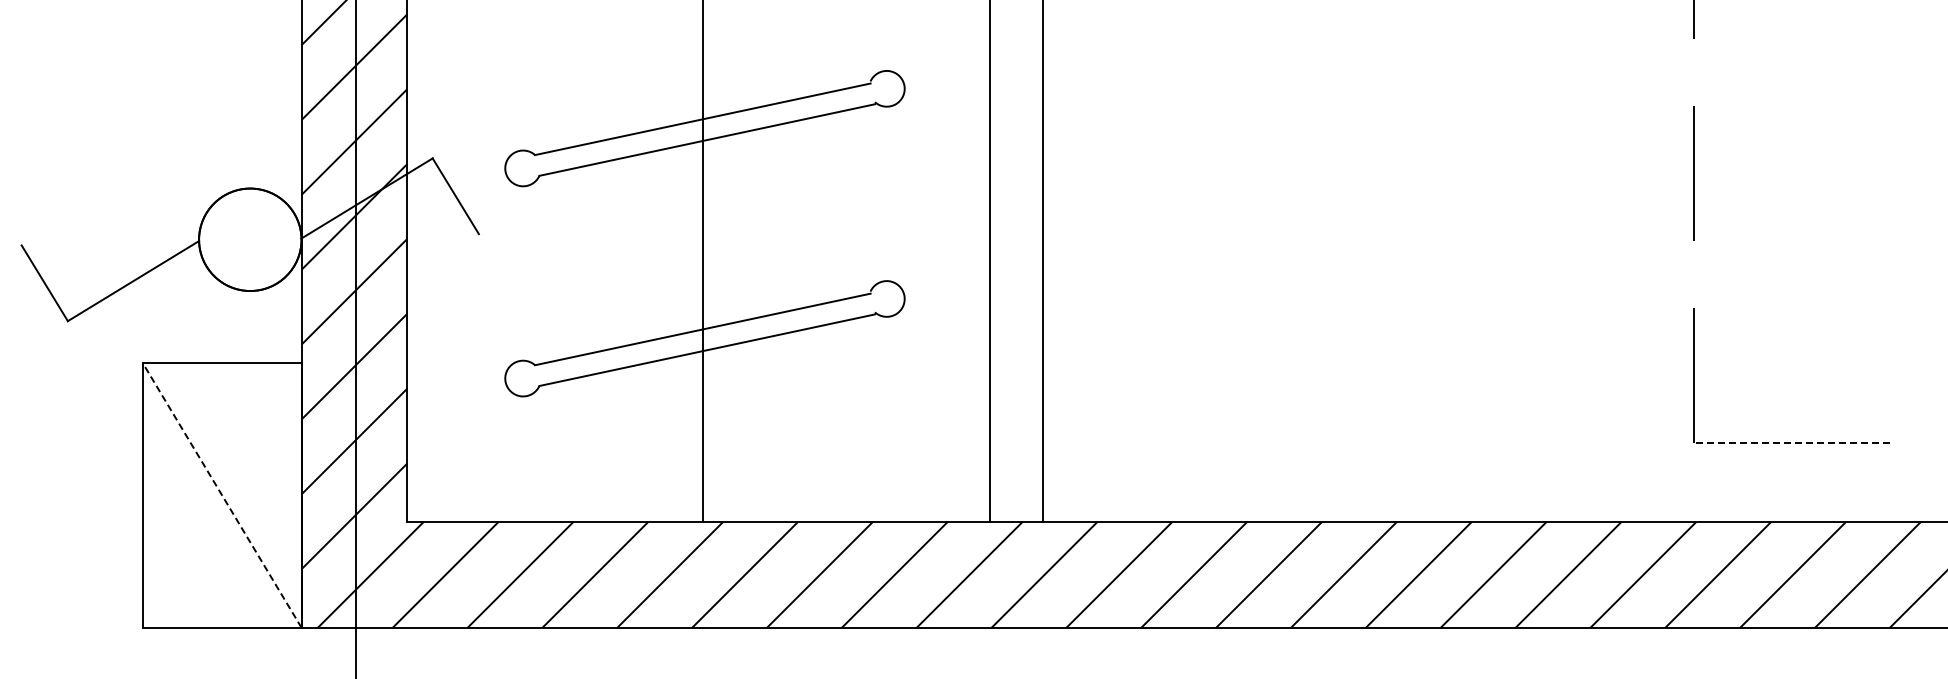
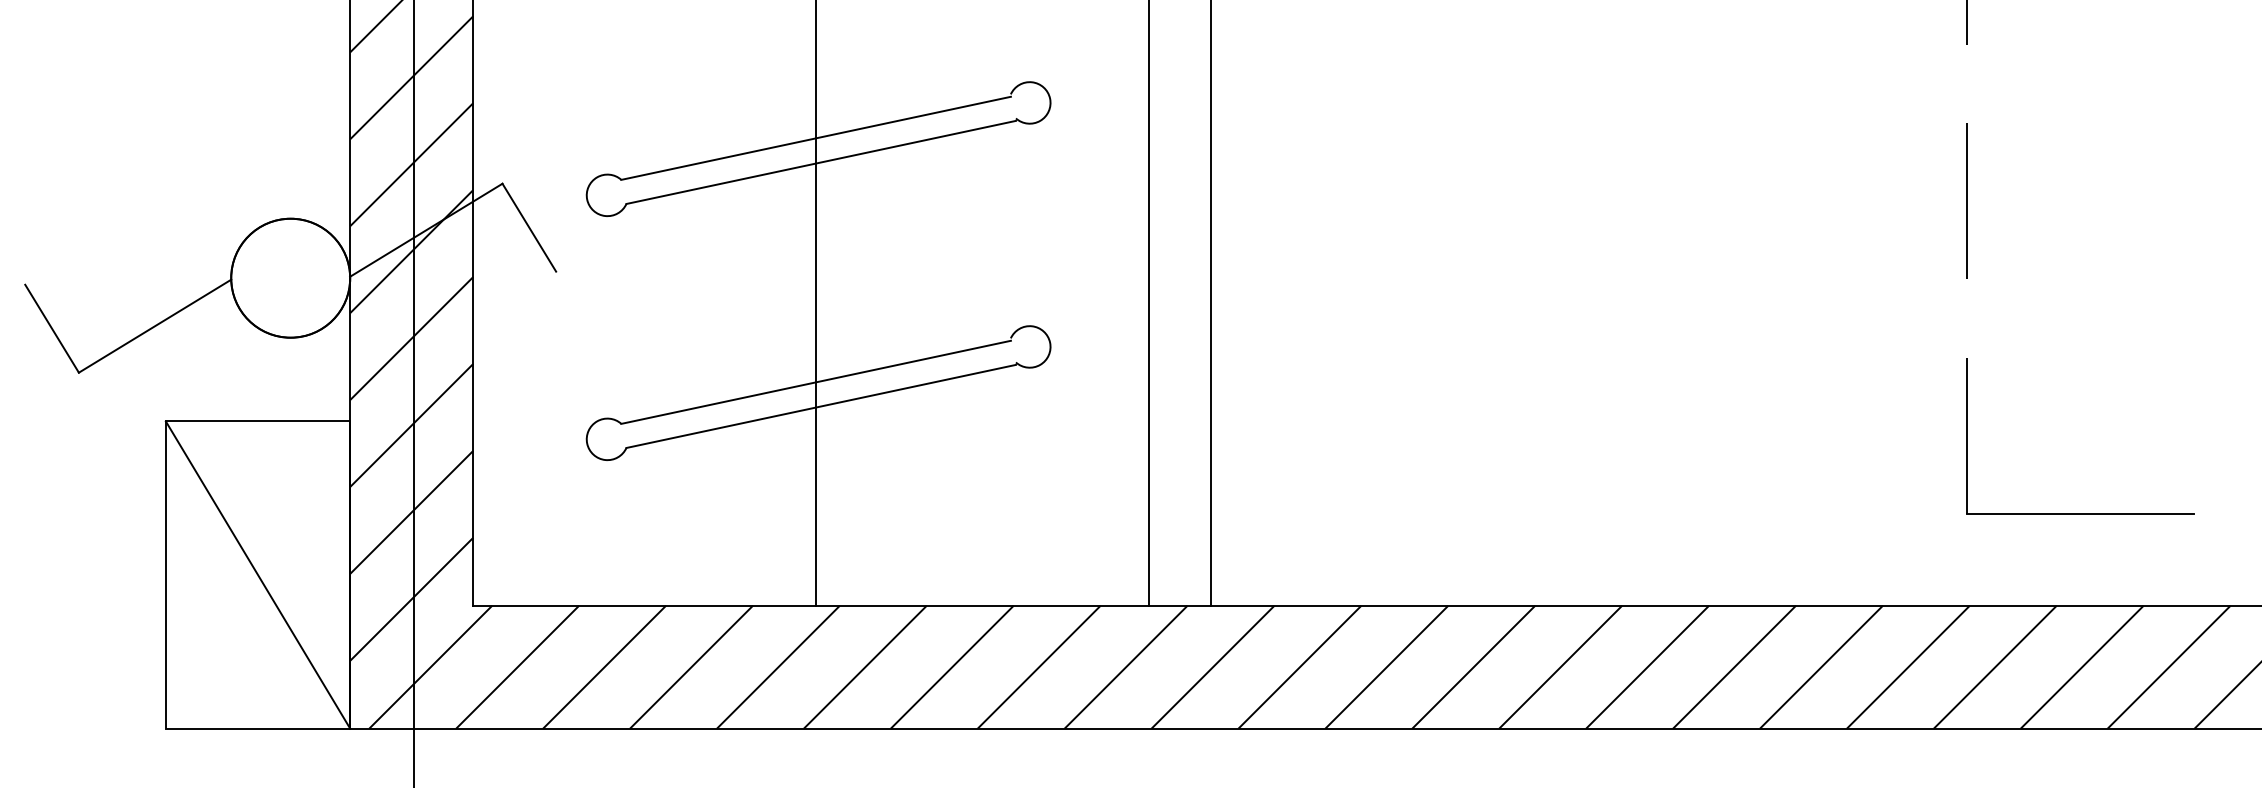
line: (1791, 442) -> (2080, 513), dashed -> solid
line: (221, 495) -> (257, 575), dashed -> solid

